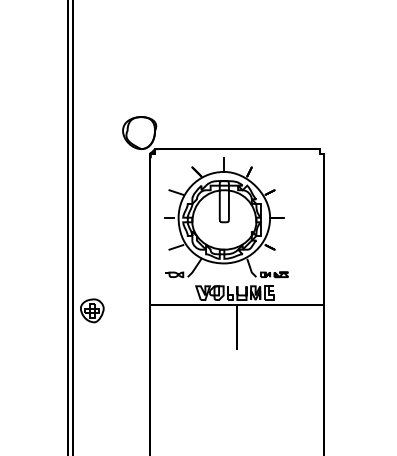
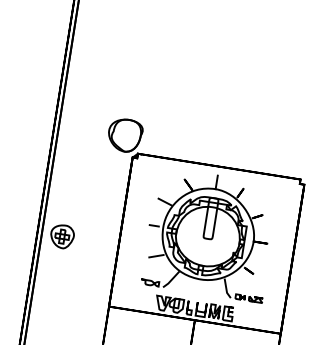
part: (226, 217) -> (210, 234), moved
part: (92, 310) -> (62, 236), moved

